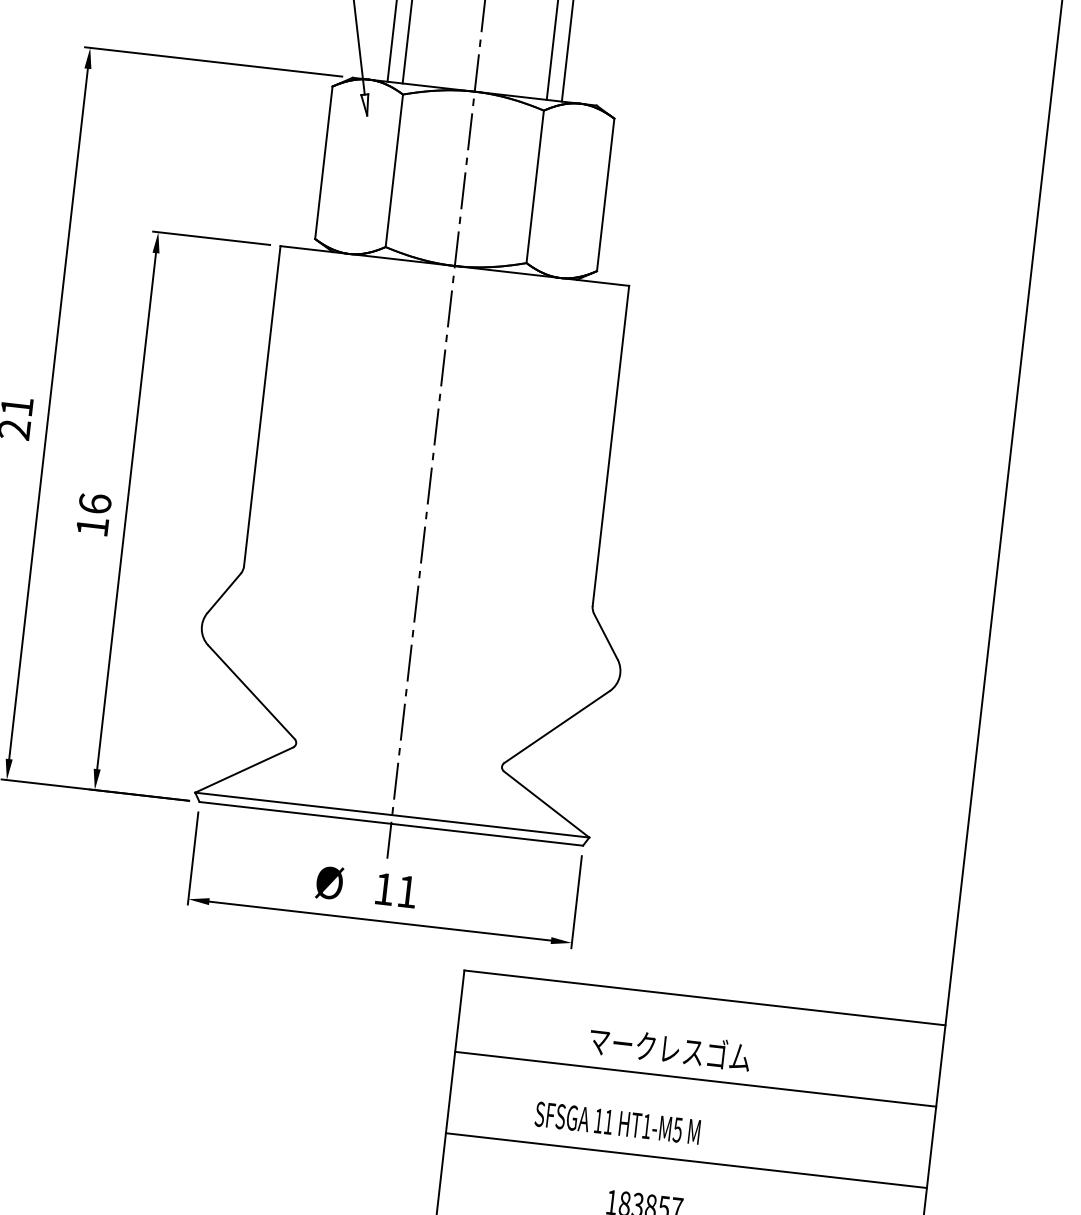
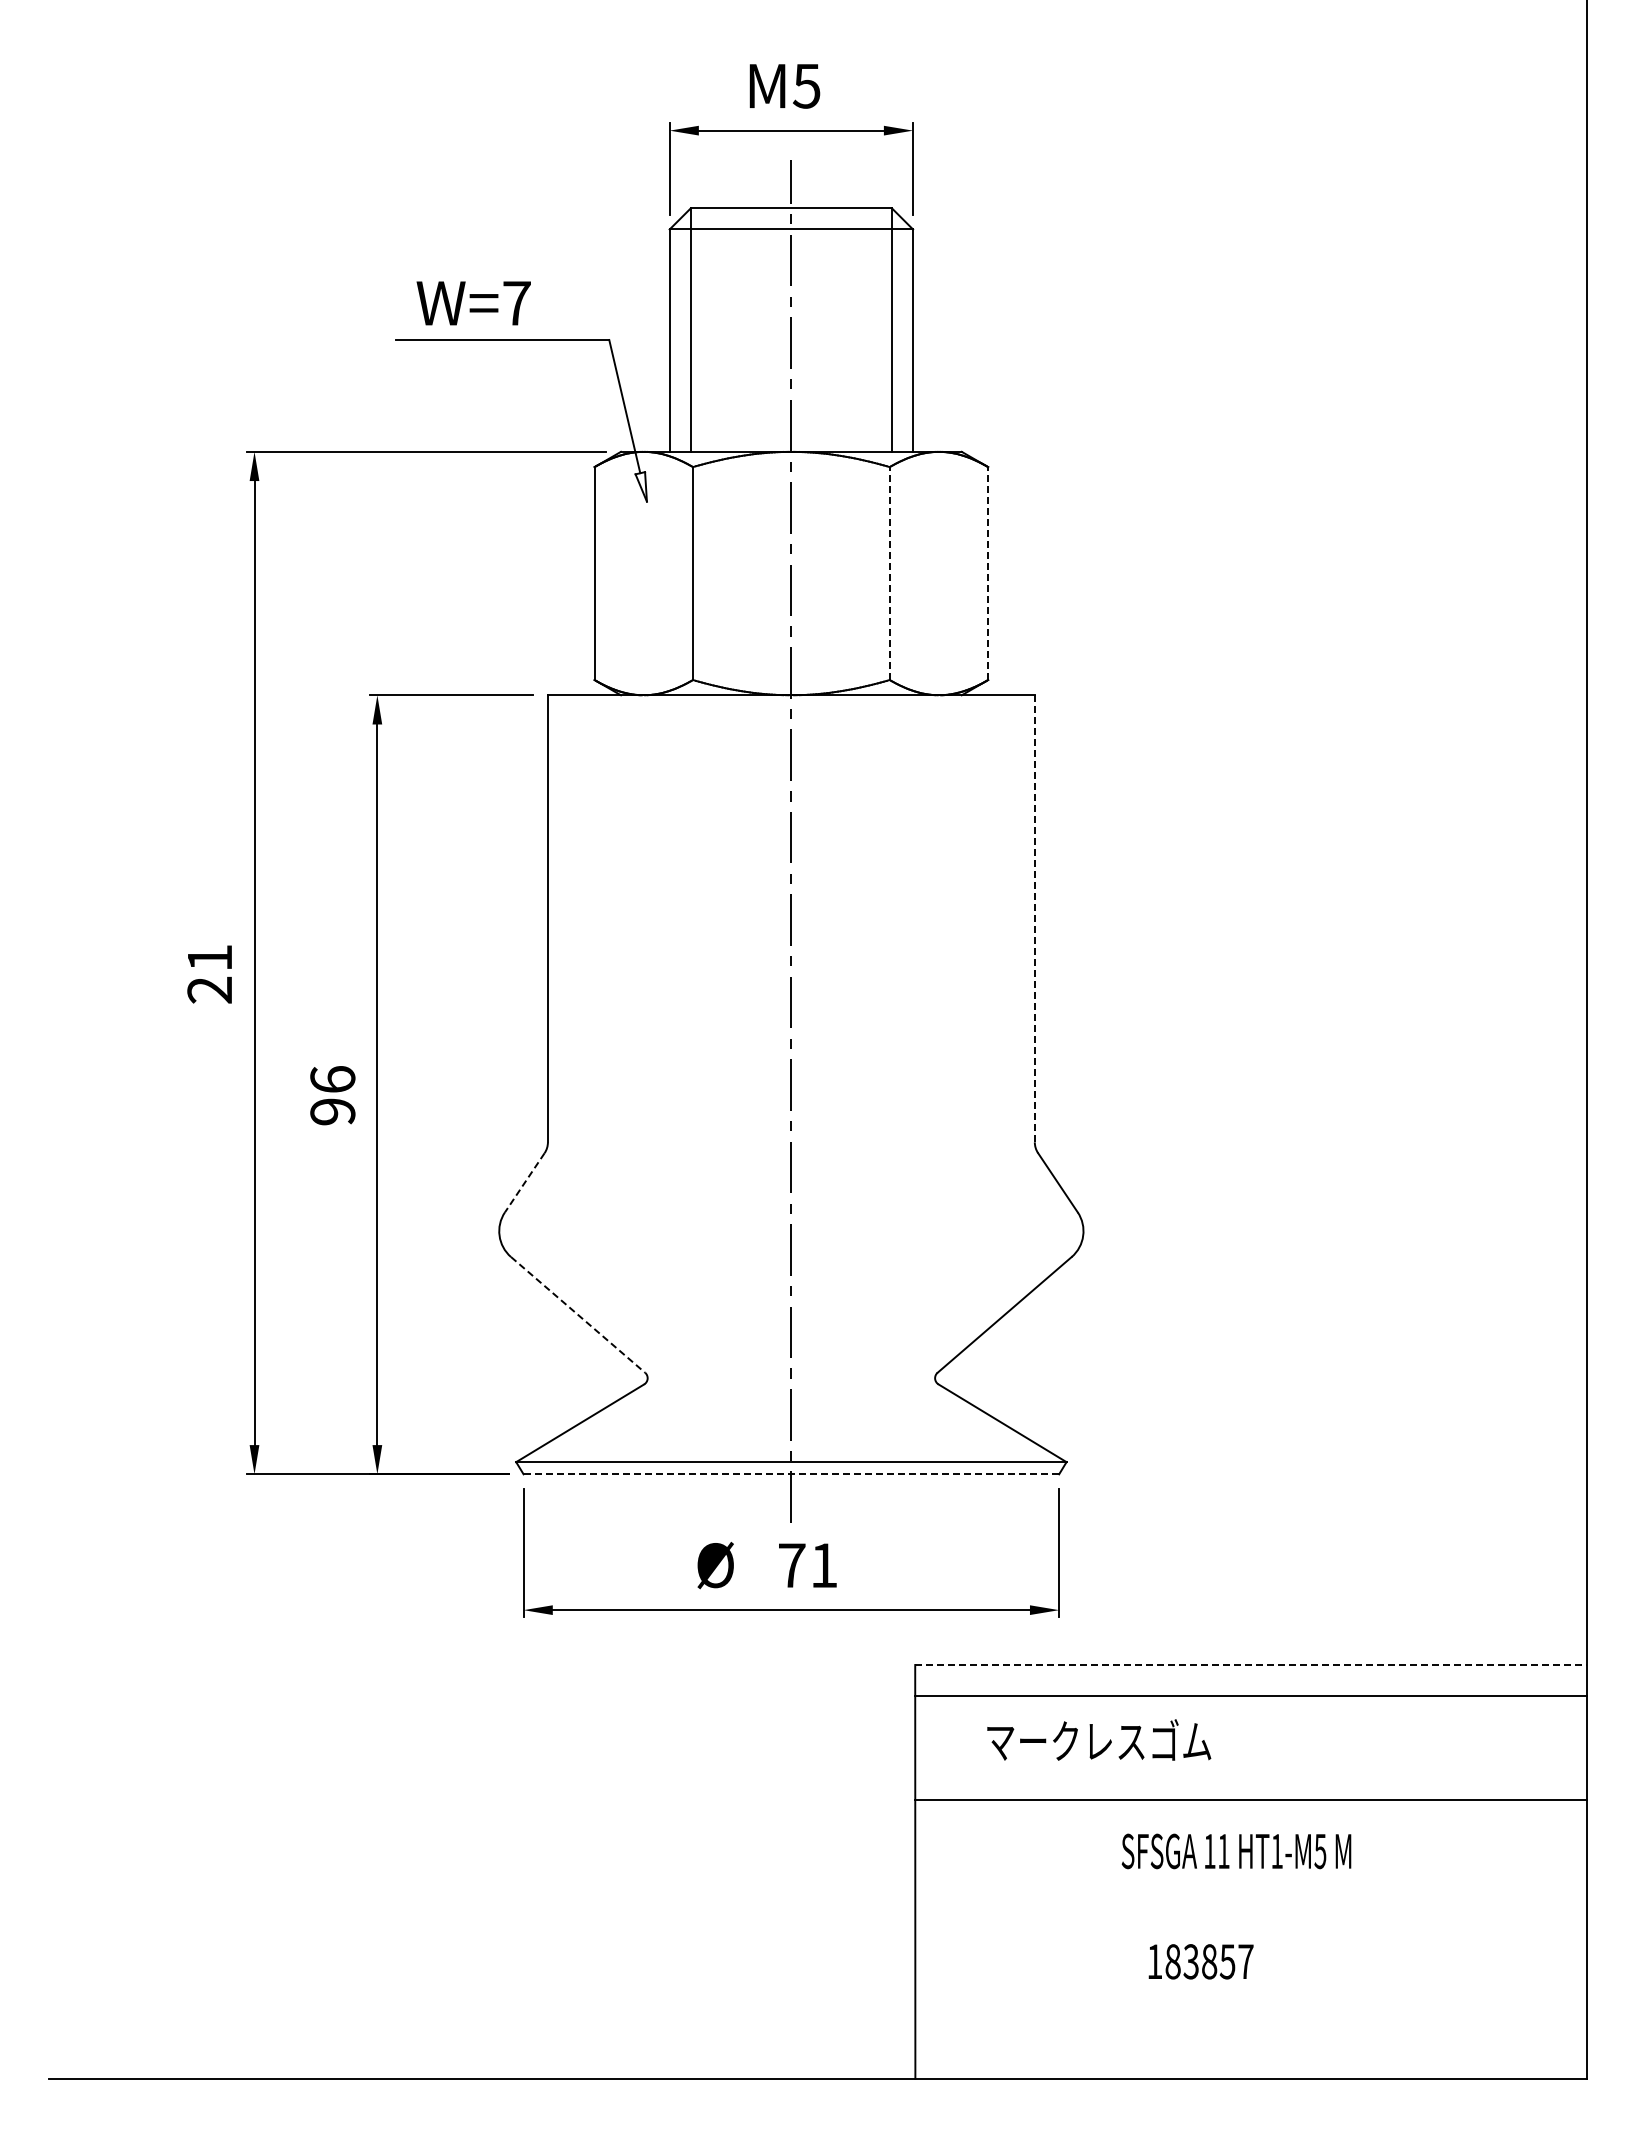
line: (535, 186) -> (889, 573), solid -> dashed
line: (605, 194) -> (988, 573), solid -> dashed
line: (610, 445) -> (1034, 918), solid -> dashed
text: (92, 526) -> (332, 1111), 16 -> 96
line: (223, 593) -> (524, 1182), solid -> dashed
line: (251, 692) -> (578, 1315), solid -> dashed
line: (391, 823) -> (791, 1474), solid -> dashed
text: (384, 889) -> (792, 1565), 11 -> 71
line: (705, 998) -> (1251, 1665), solid -> dashed
text: (670, 1048) -> (1099, 1739), moved
line: (695, 1079) -> (1251, 1695), moved
text: (617, 1123) -> (1236, 1851), moved
line: (686, 1160) -> (1251, 1800), moved

